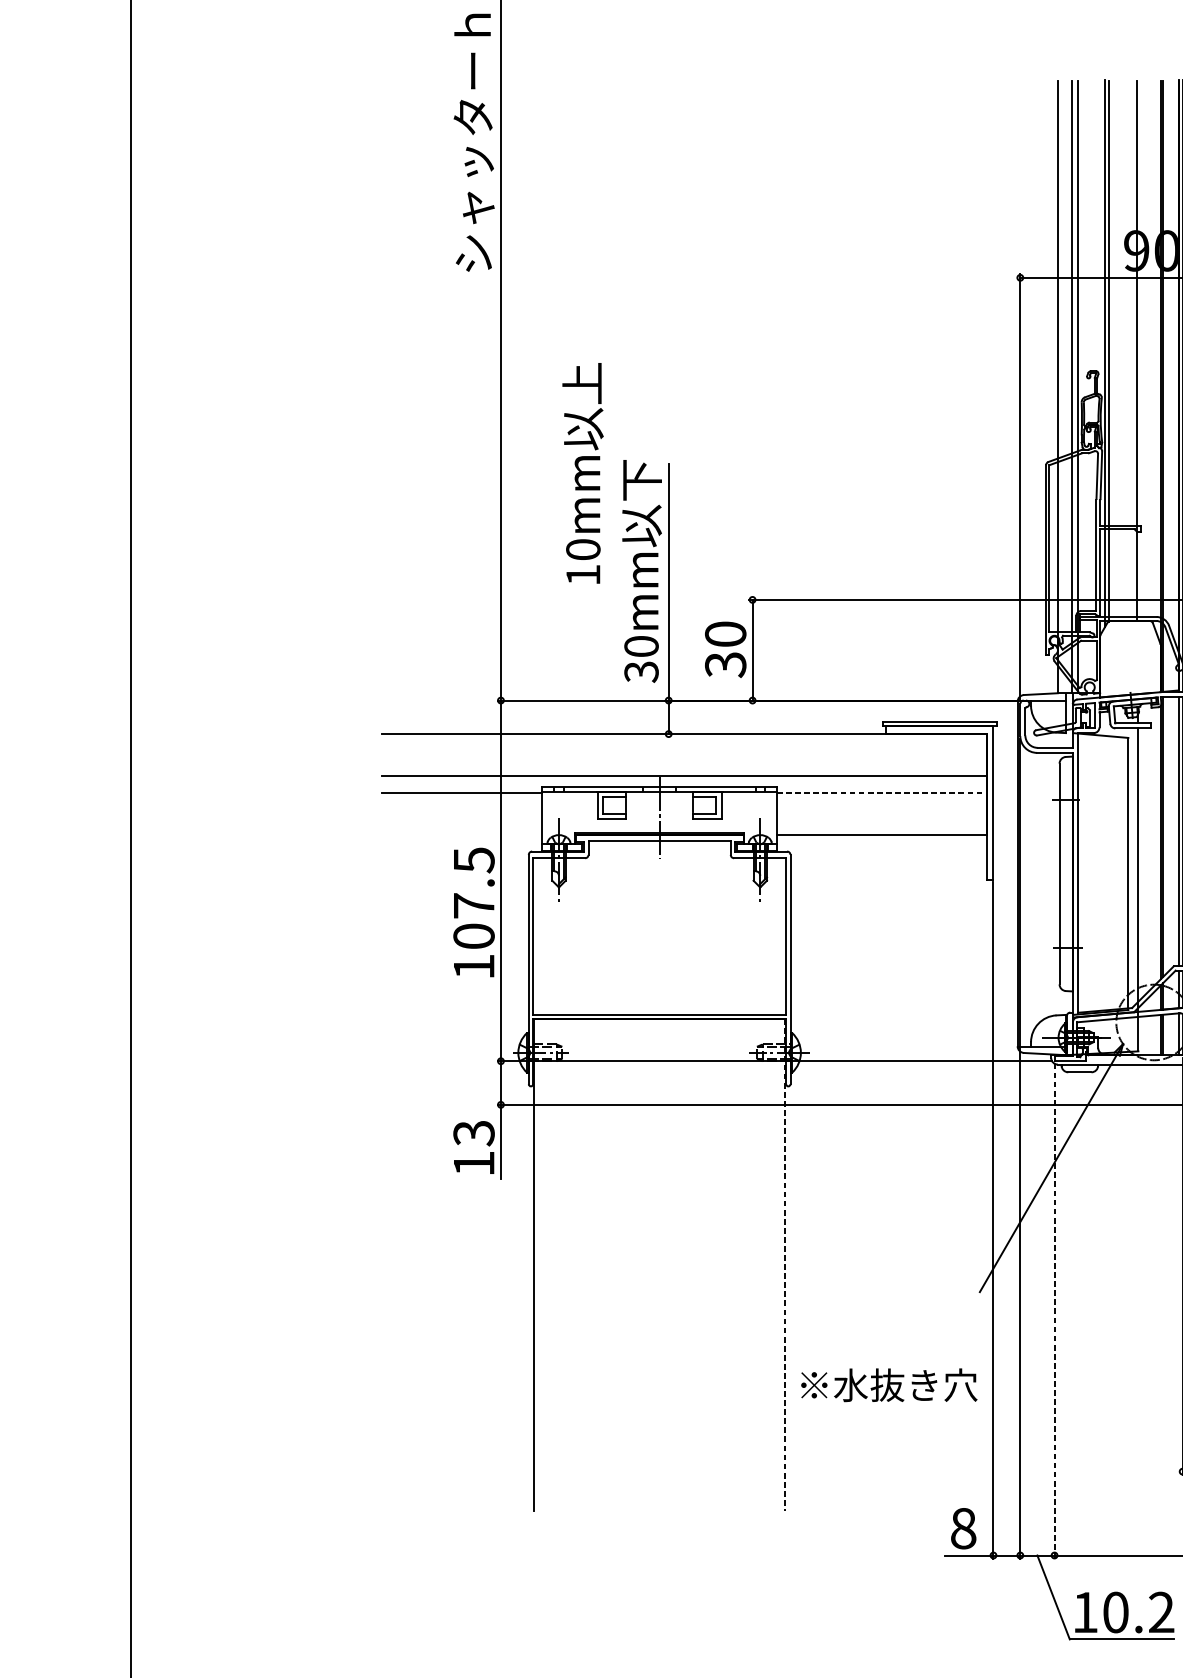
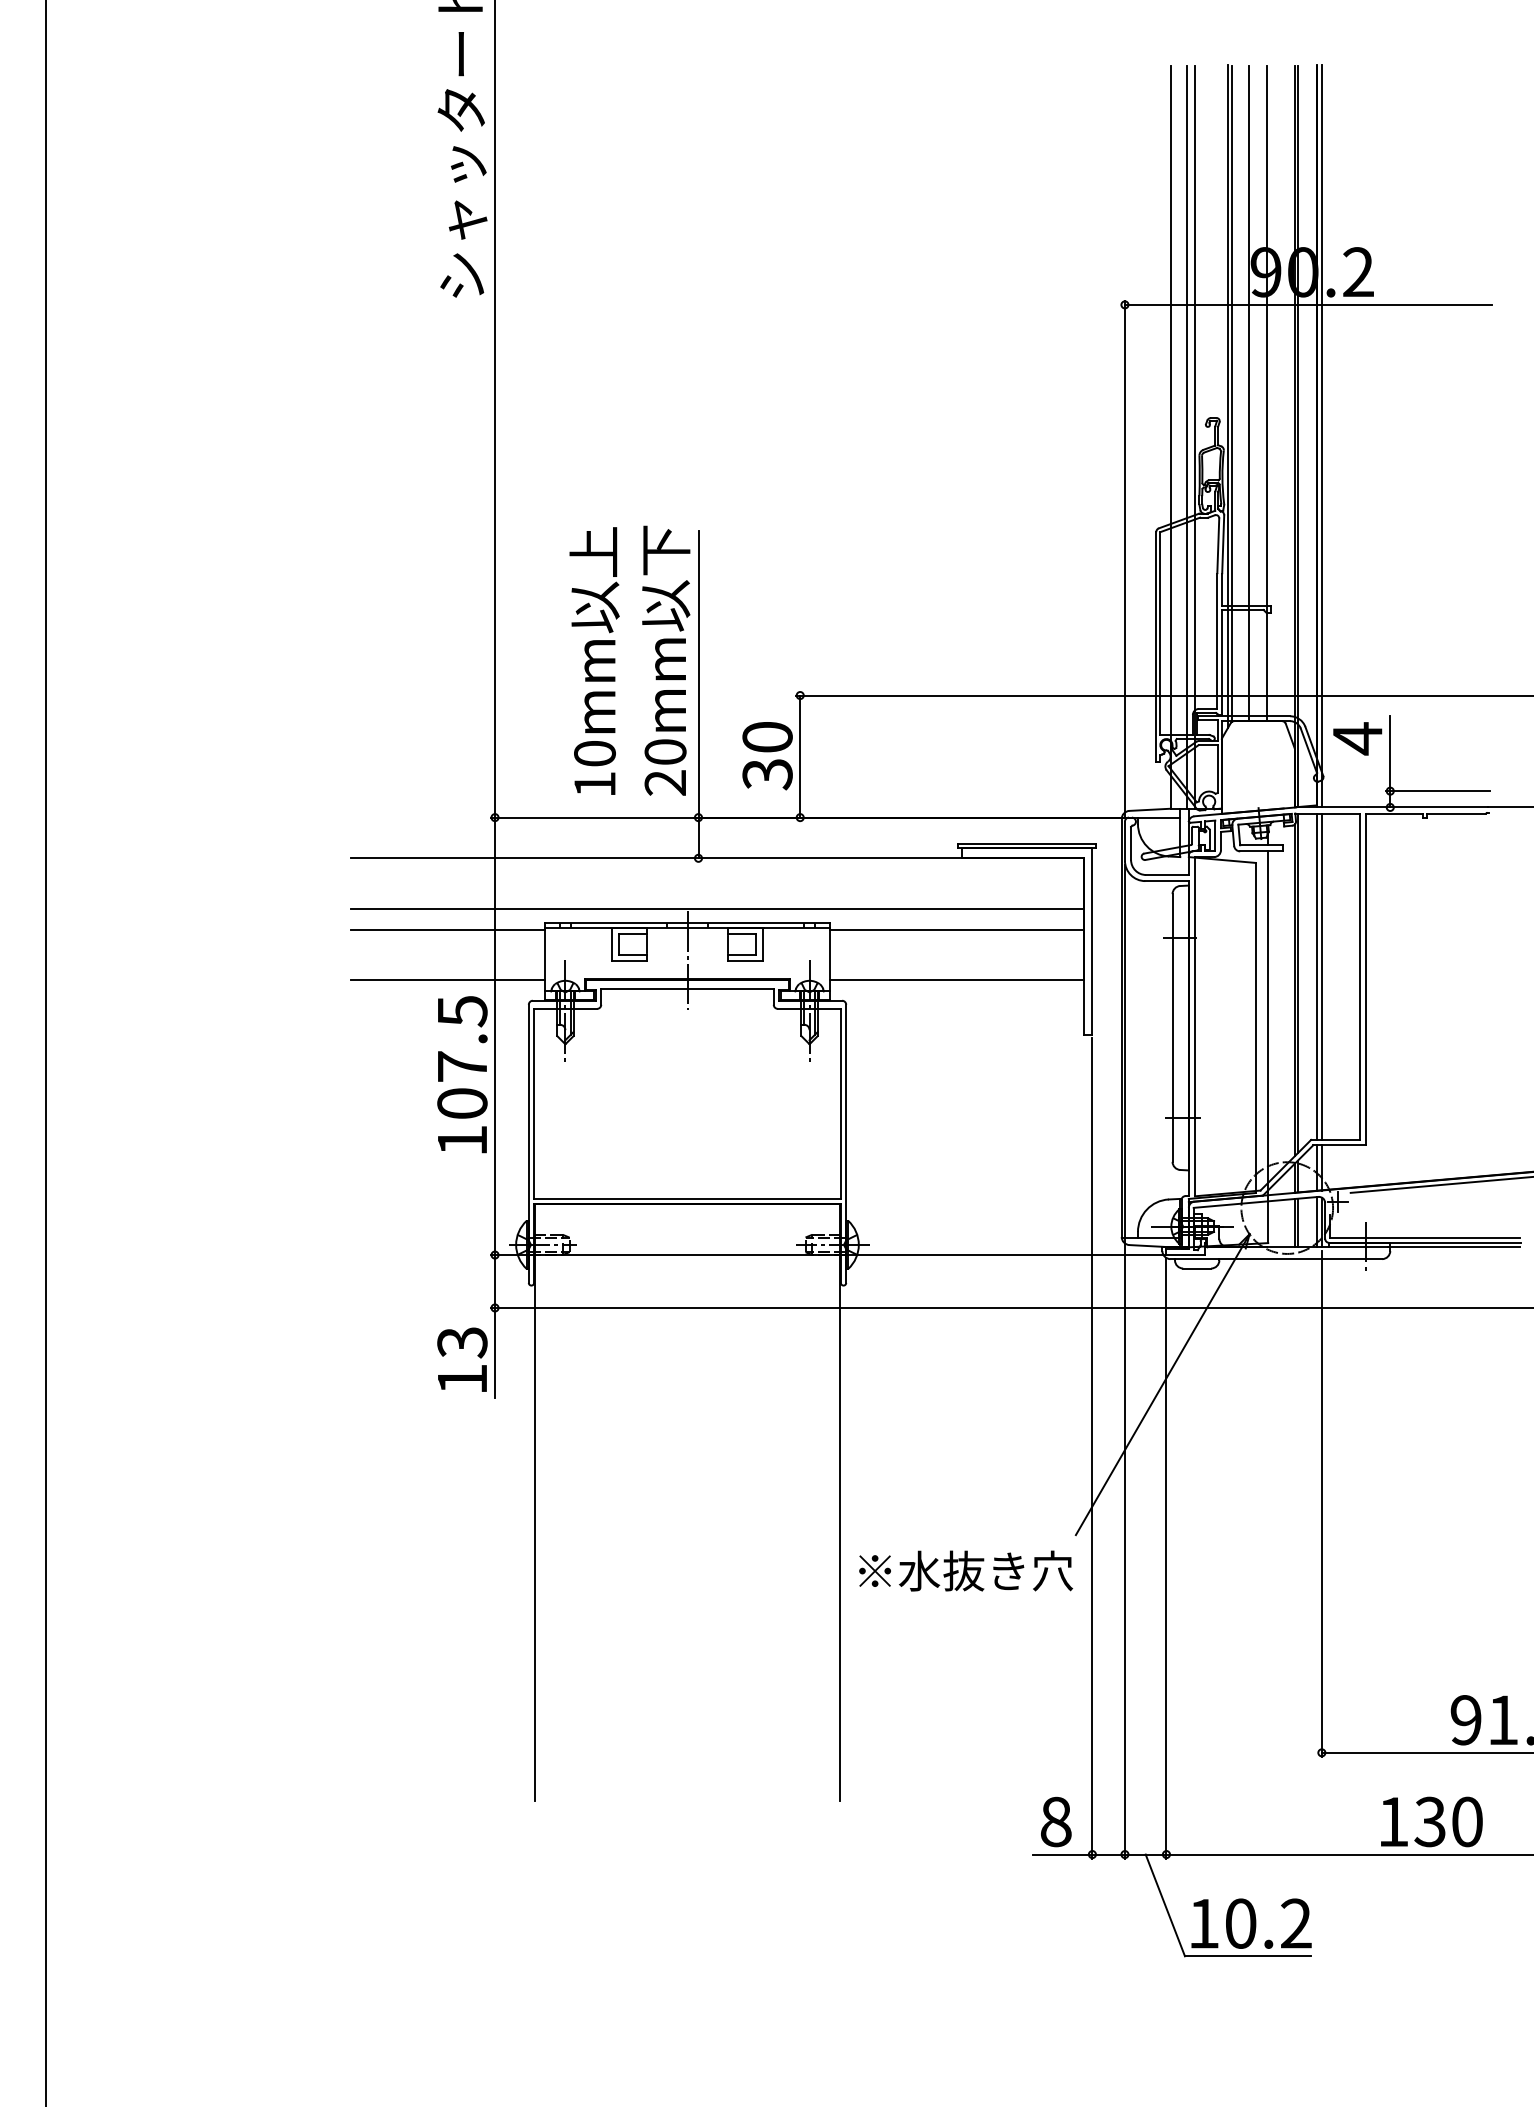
line: (1122, 350) -> (1248, 393), added
text: (582, 472) -> (594, 660), moved
text: (641, 672) -> (665, 783), 30mm -> 20mm
line: (882, 792) -> (957, 929), dashed -> solid
line: (462, 834) -> (448, 980), added
line: (785, 1265) -> (840, 1502), dashed -> solid
line: (1054, 1311) -> (1166, 1558), dashed -> solid
text: (889, 1384) -> (966, 1570), moved

